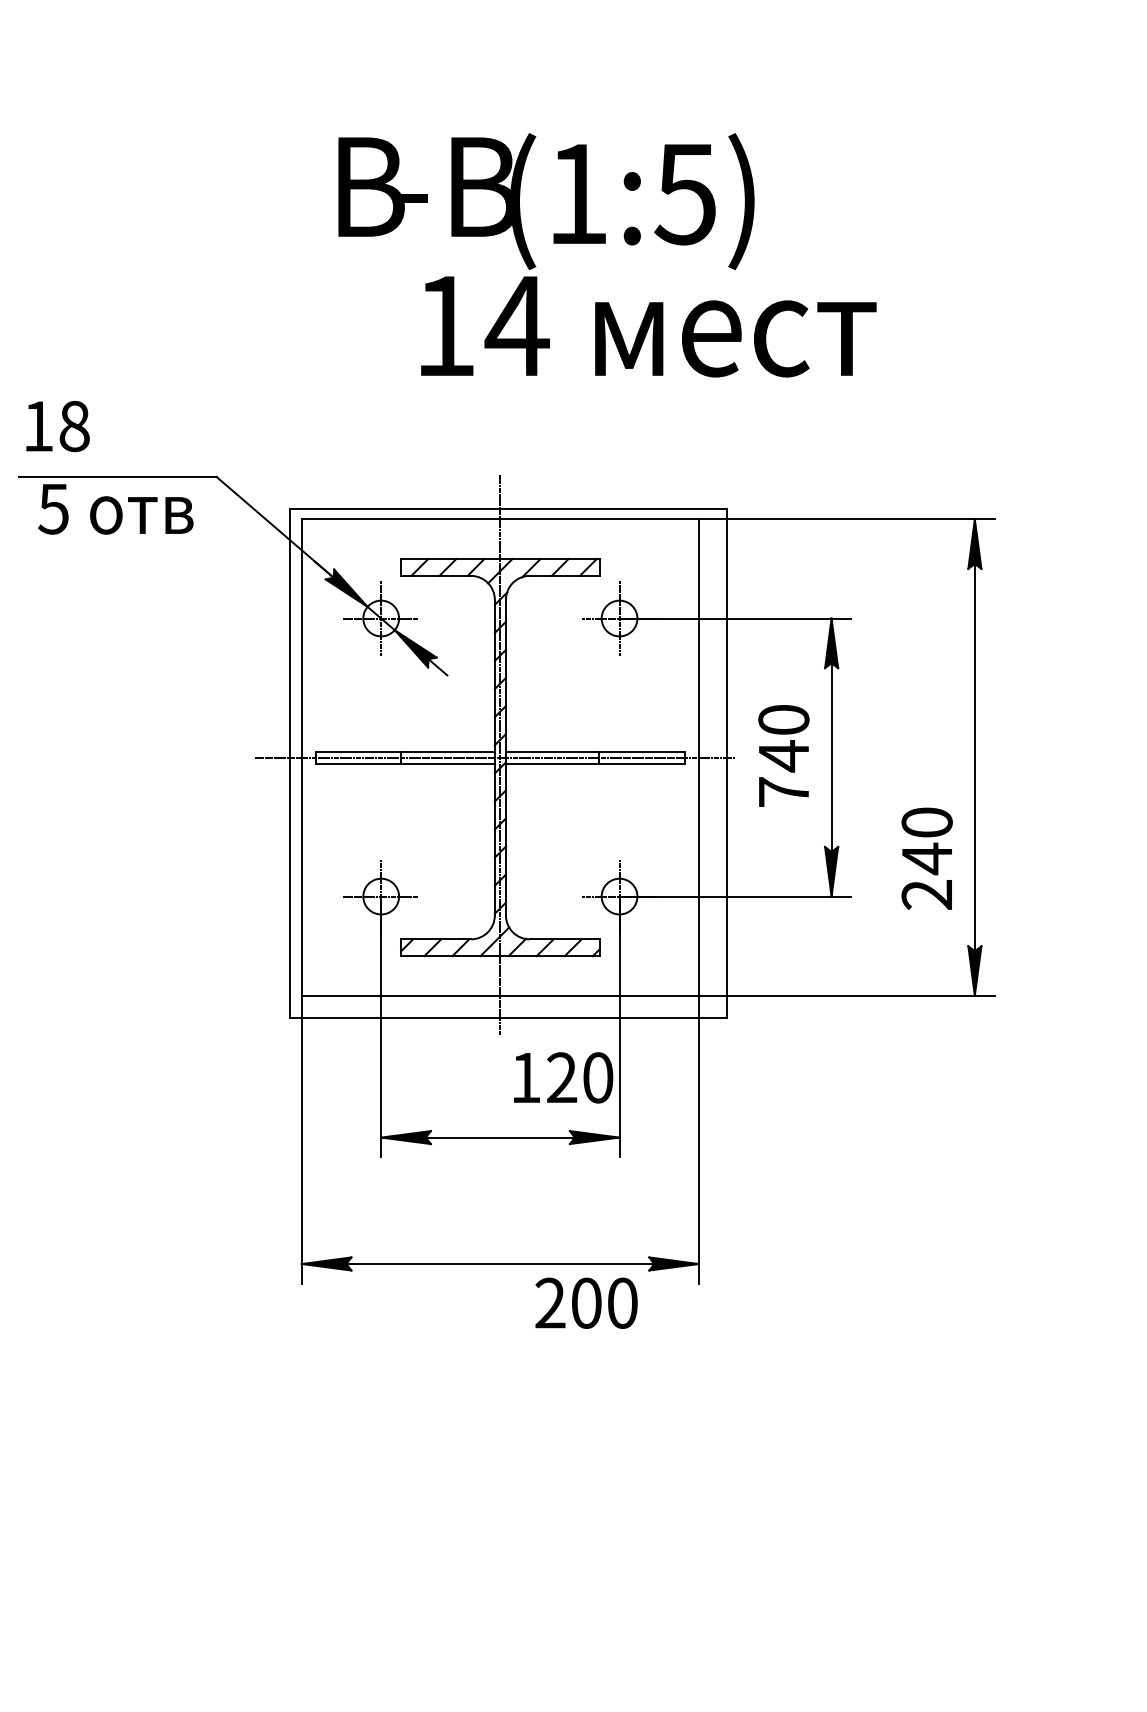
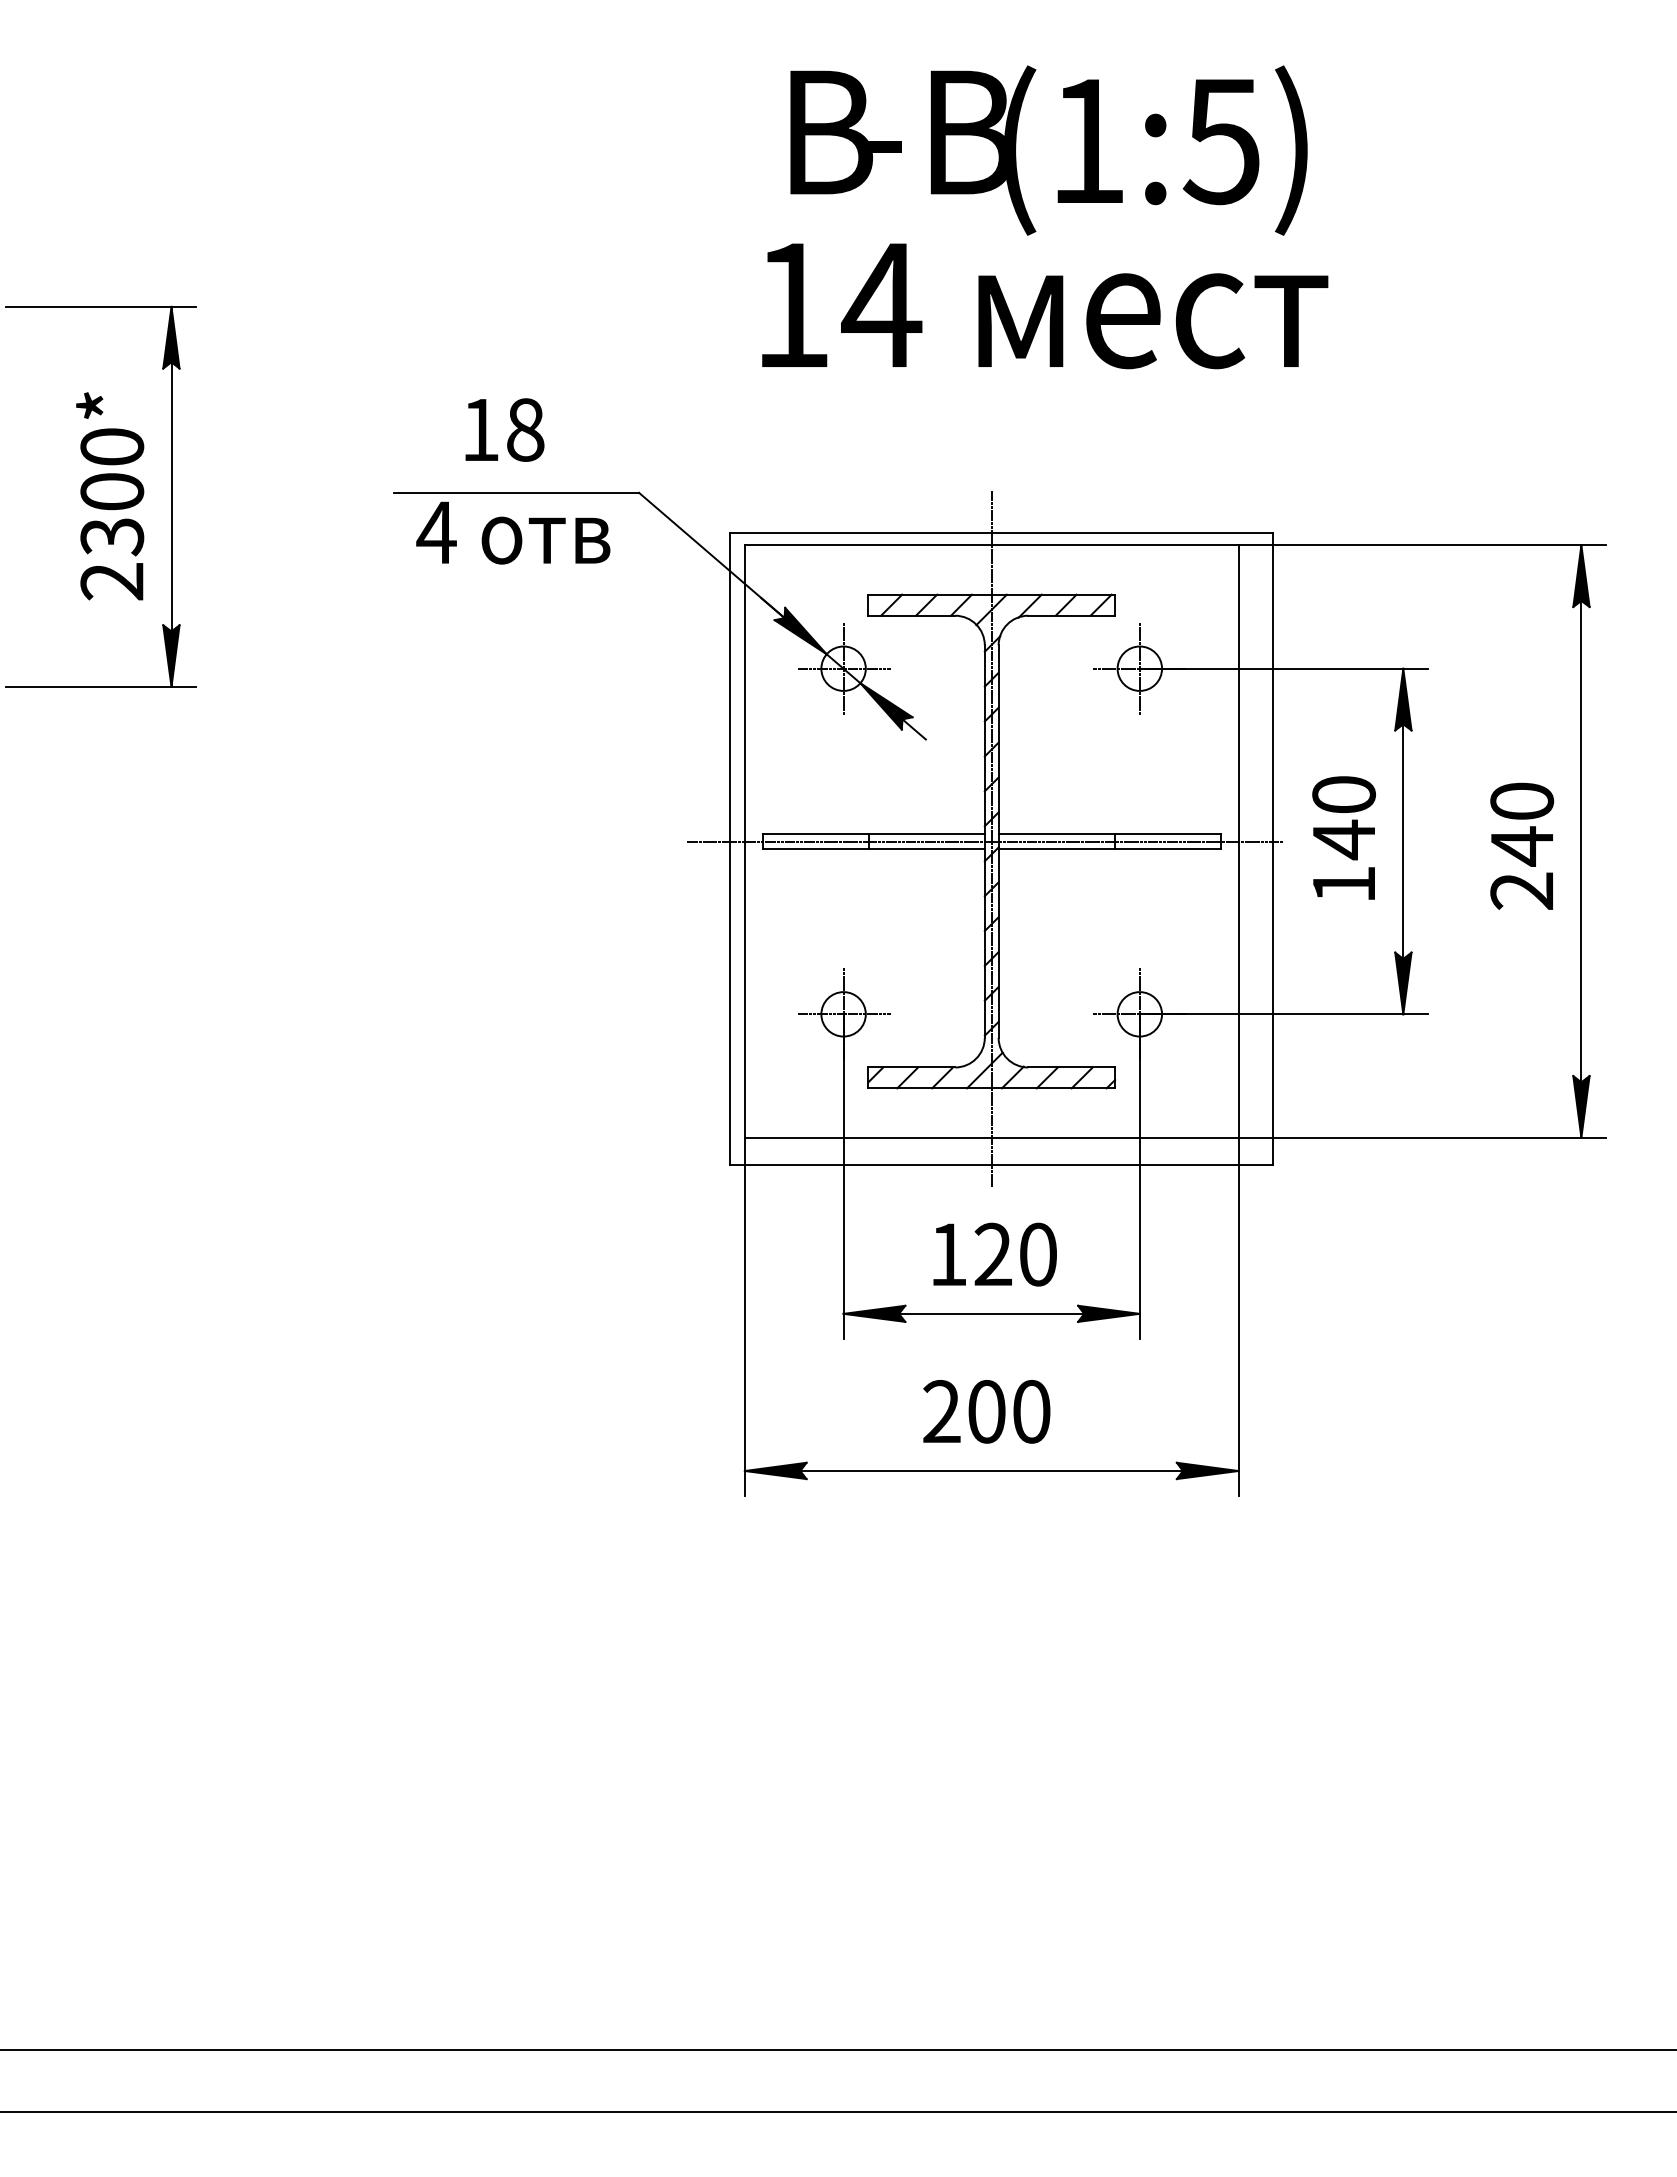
text: (649, 327) -> (1045, 306), moved
text: (57, 426) -> (504, 429), moved
text: (53, 508) -> (436, 532), 5 -> 4
text: (783, 791) -> (1343, 883), 740 -> 140
text: (927, 858) -> (1522, 845), moved
text: (562, 1077) -> (994, 1254), moved
text: (586, 1303) -> (986, 1411), moved

